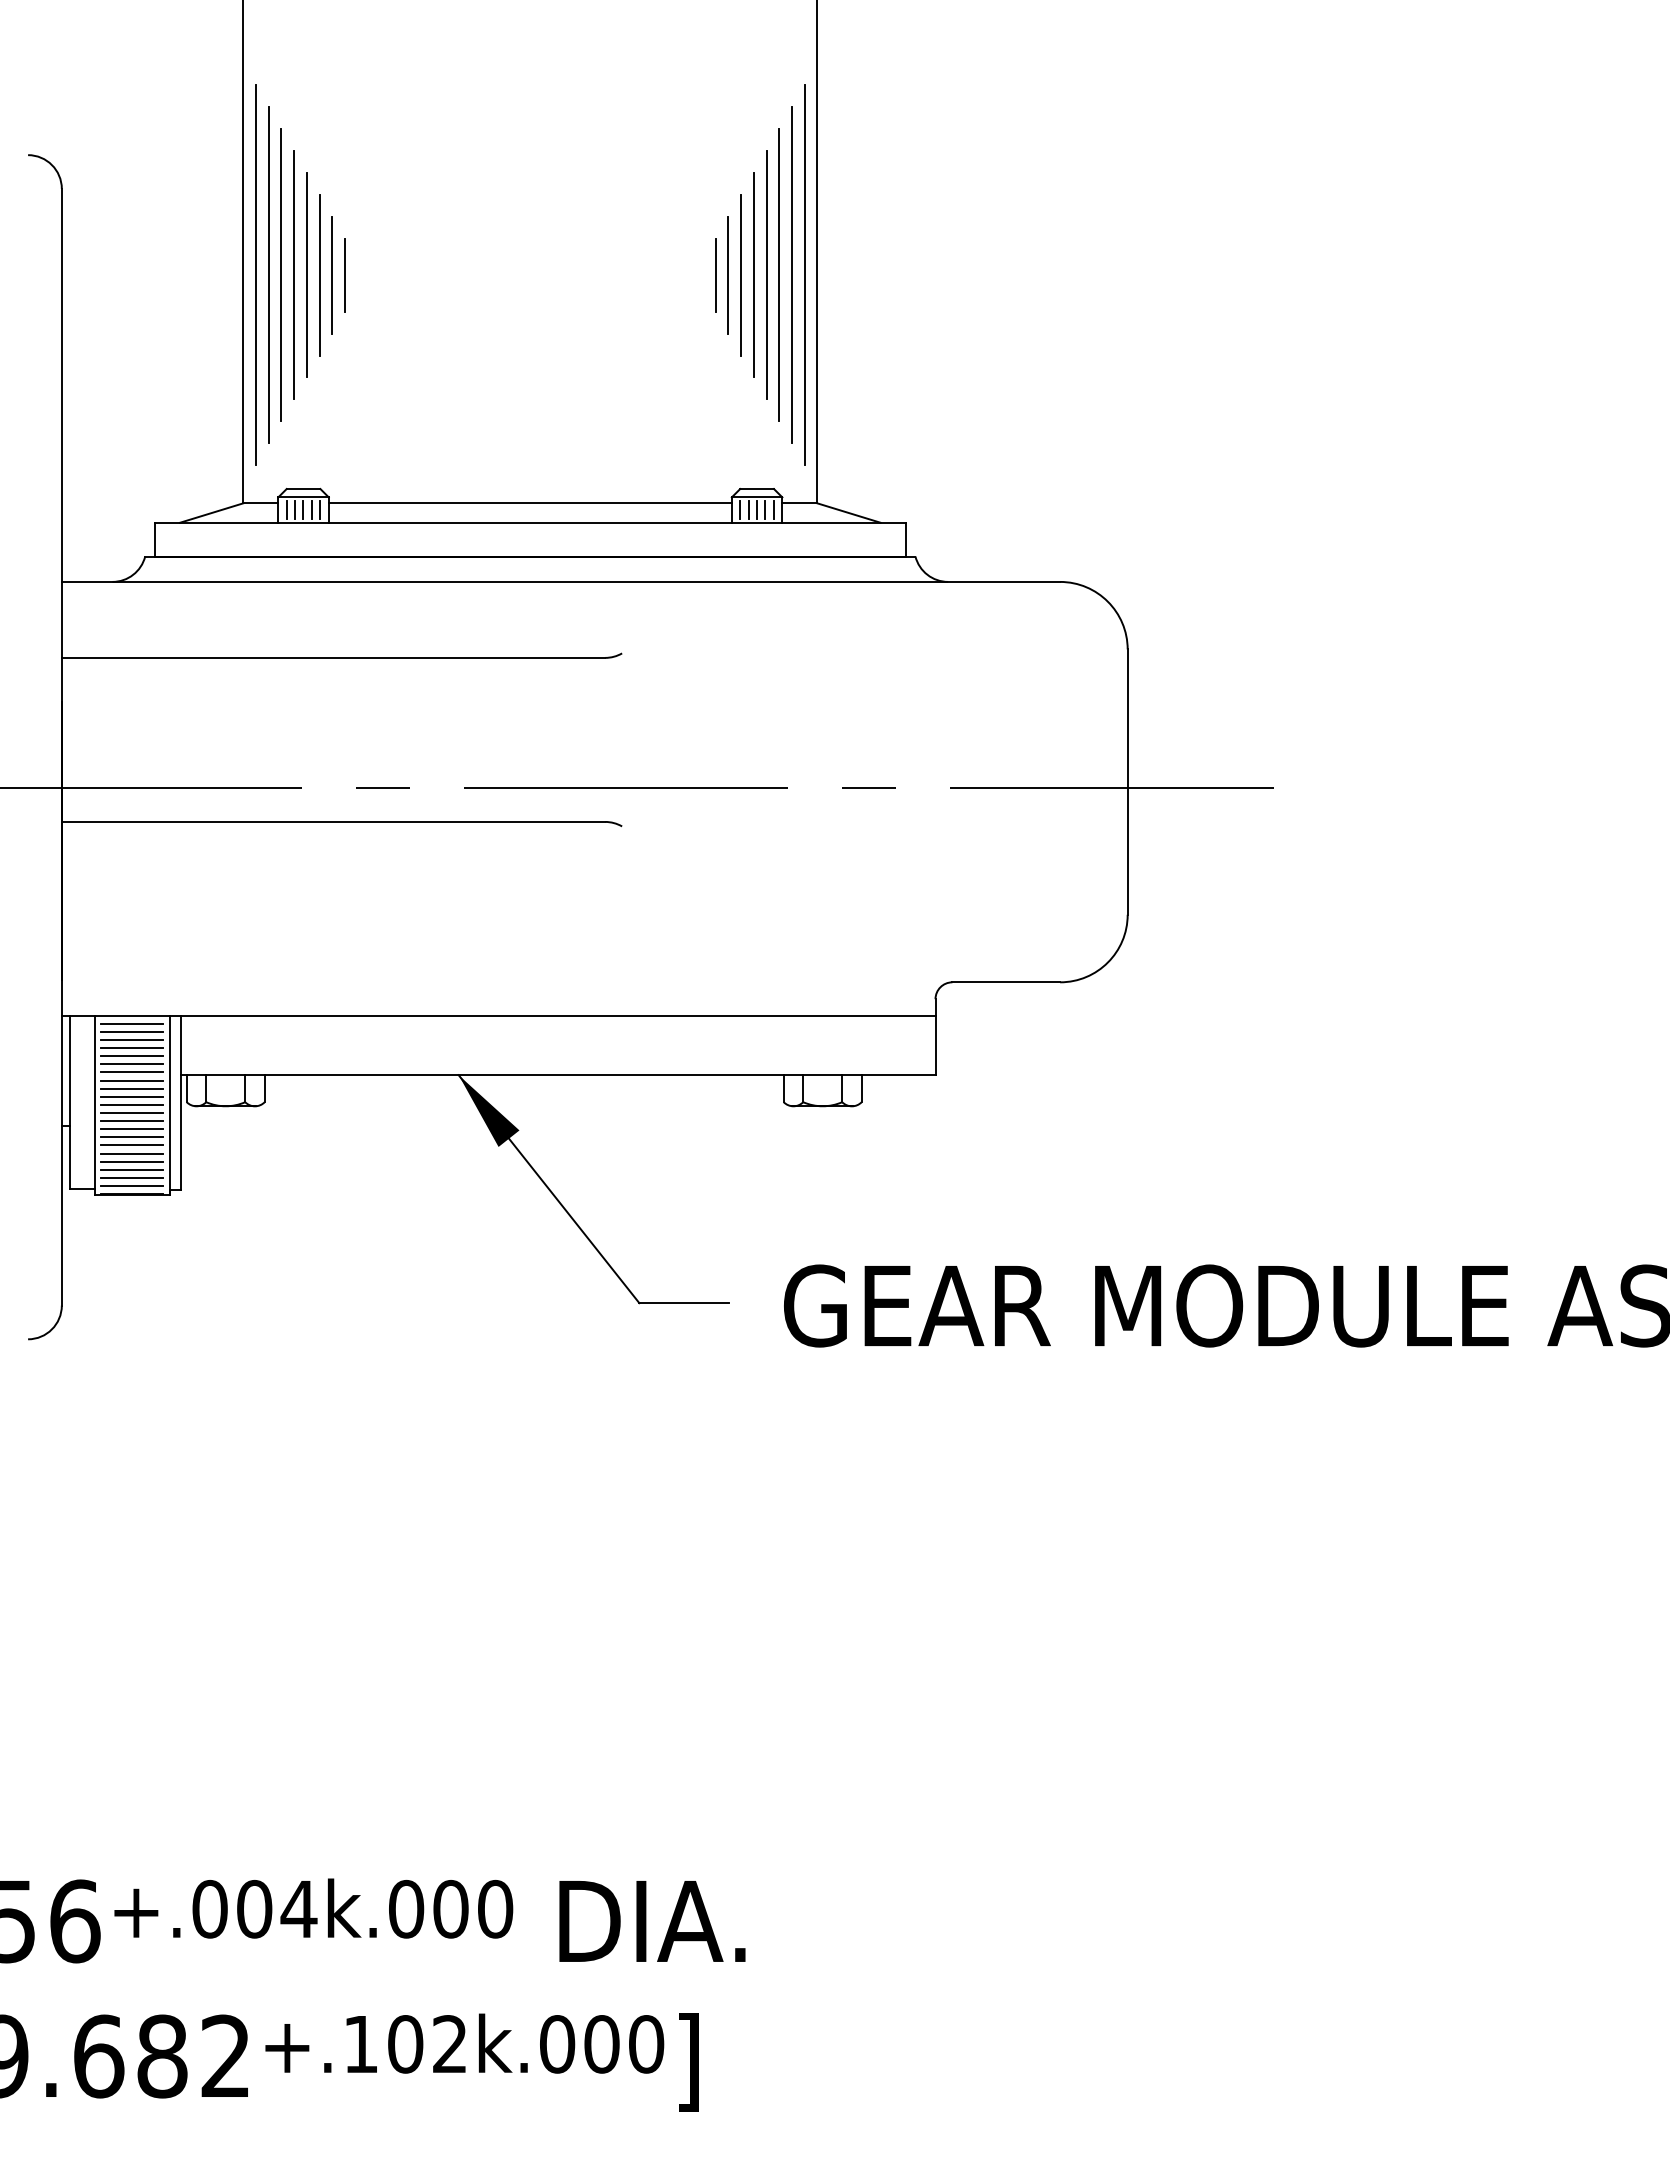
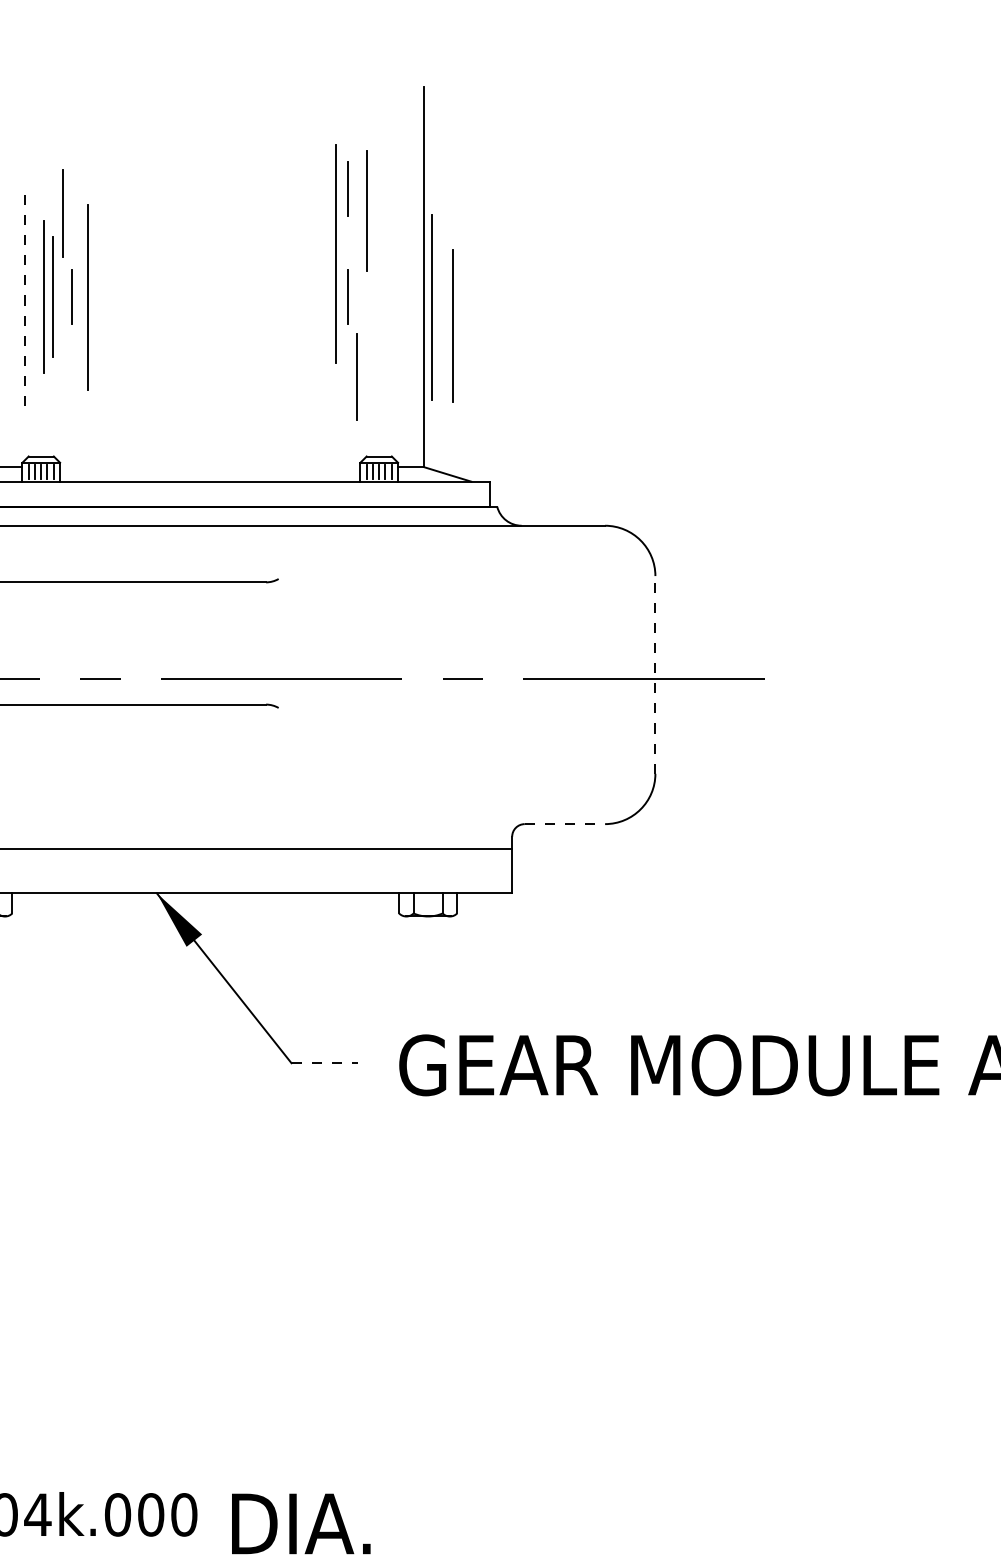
line: (715, 130) -> (348, 189), added
line: (281, 274) -> (24, 296), solid -> dashed
line: (293, 274) -> (87, 296), moved
line: (753, 274) -> (452, 325), moved
line: (766, 274) -> (431, 307), moved
line: (778, 274) -> (335, 253), moved
line: (256, 275) -> (6, 297), removed
line: (268, 275) -> (15, 297), removed
line: (331, 275) -> (62, 213), moved
line: (727, 275) -> (356, 377), moved
line: (740, 275) -> (366, 210), moved
line: (791, 275) -> (404, 297), removed
line: (804, 275) -> (414, 297), removed
line: (529, 503) -> (209, 467), removed
line: (1127, 782) -> (655, 675), solid -> dashed
line: (1006, 982) -> (565, 824), solid -> dashed
line: (684, 1303) -> (325, 1063), solid -> dashed

